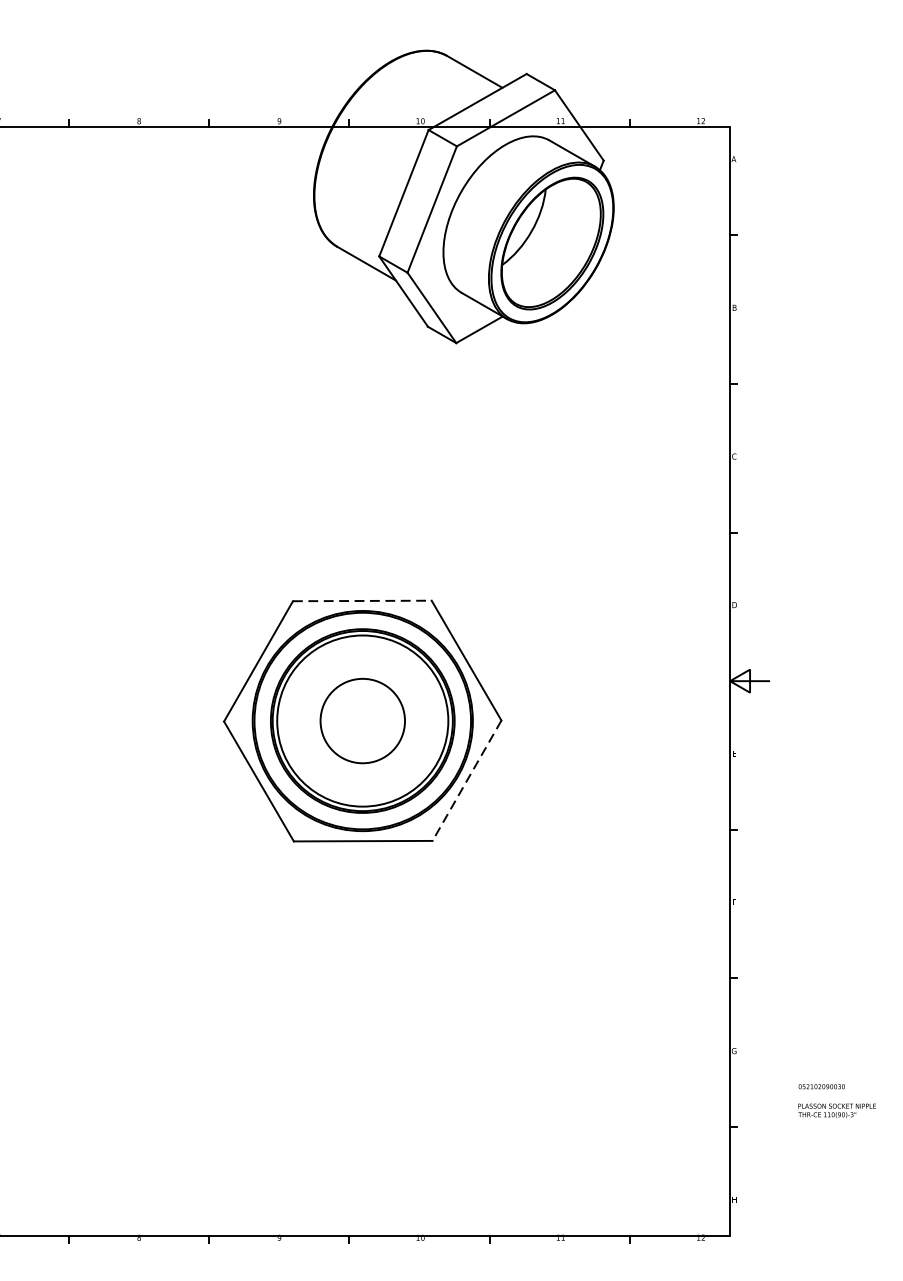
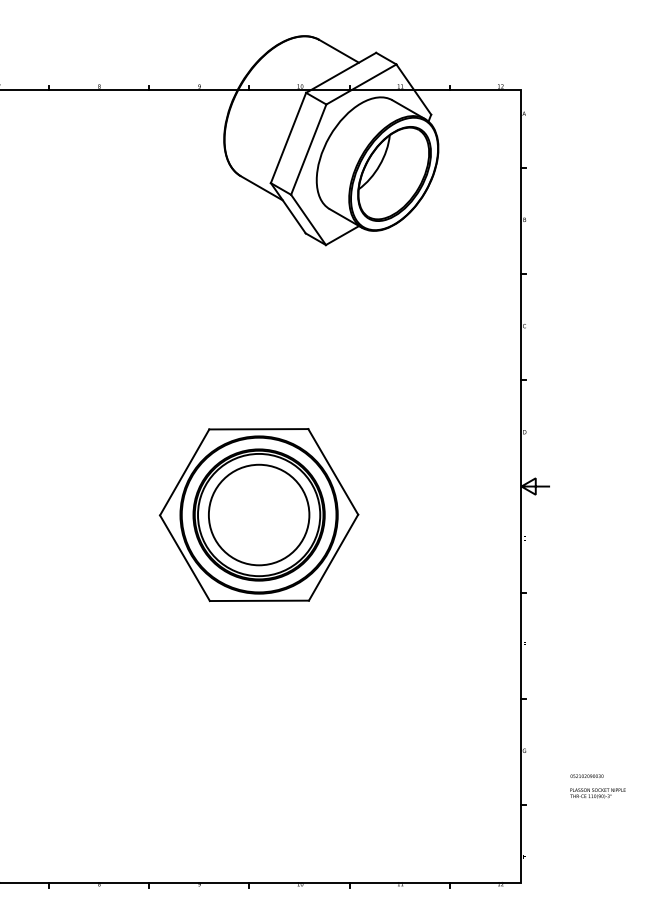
line: (361, 601) -> (258, 429), dashed -> solid
circle: (361, 720) -> (258, 514), size x1.67
line: (466, 780) -> (333, 557), dashed -> solid

